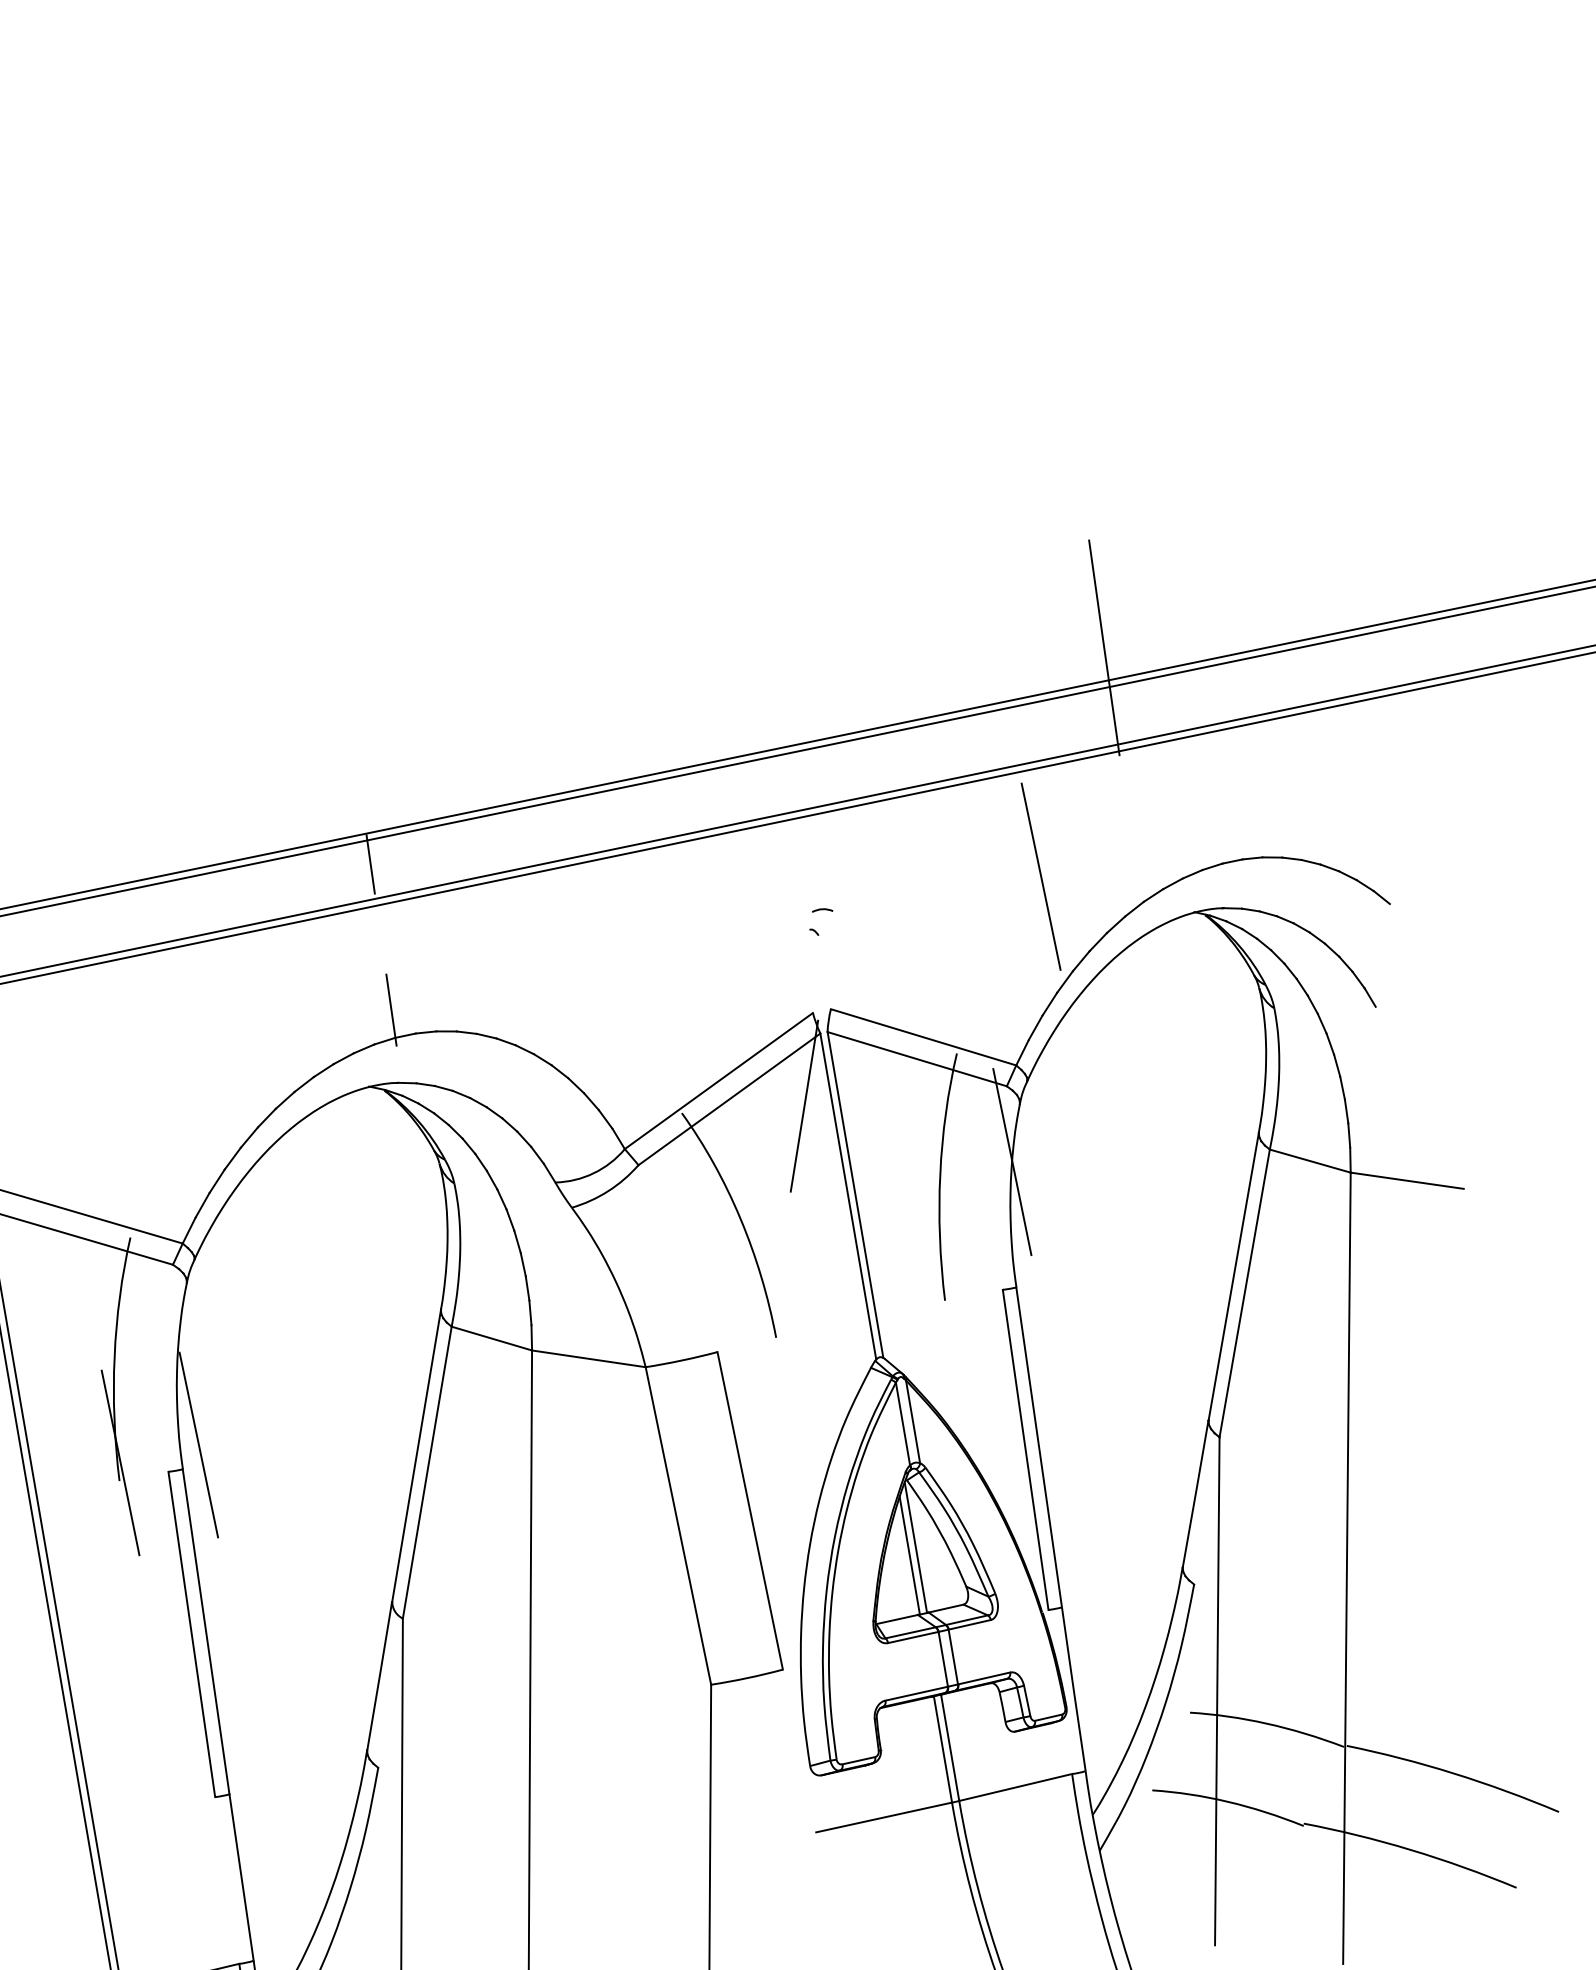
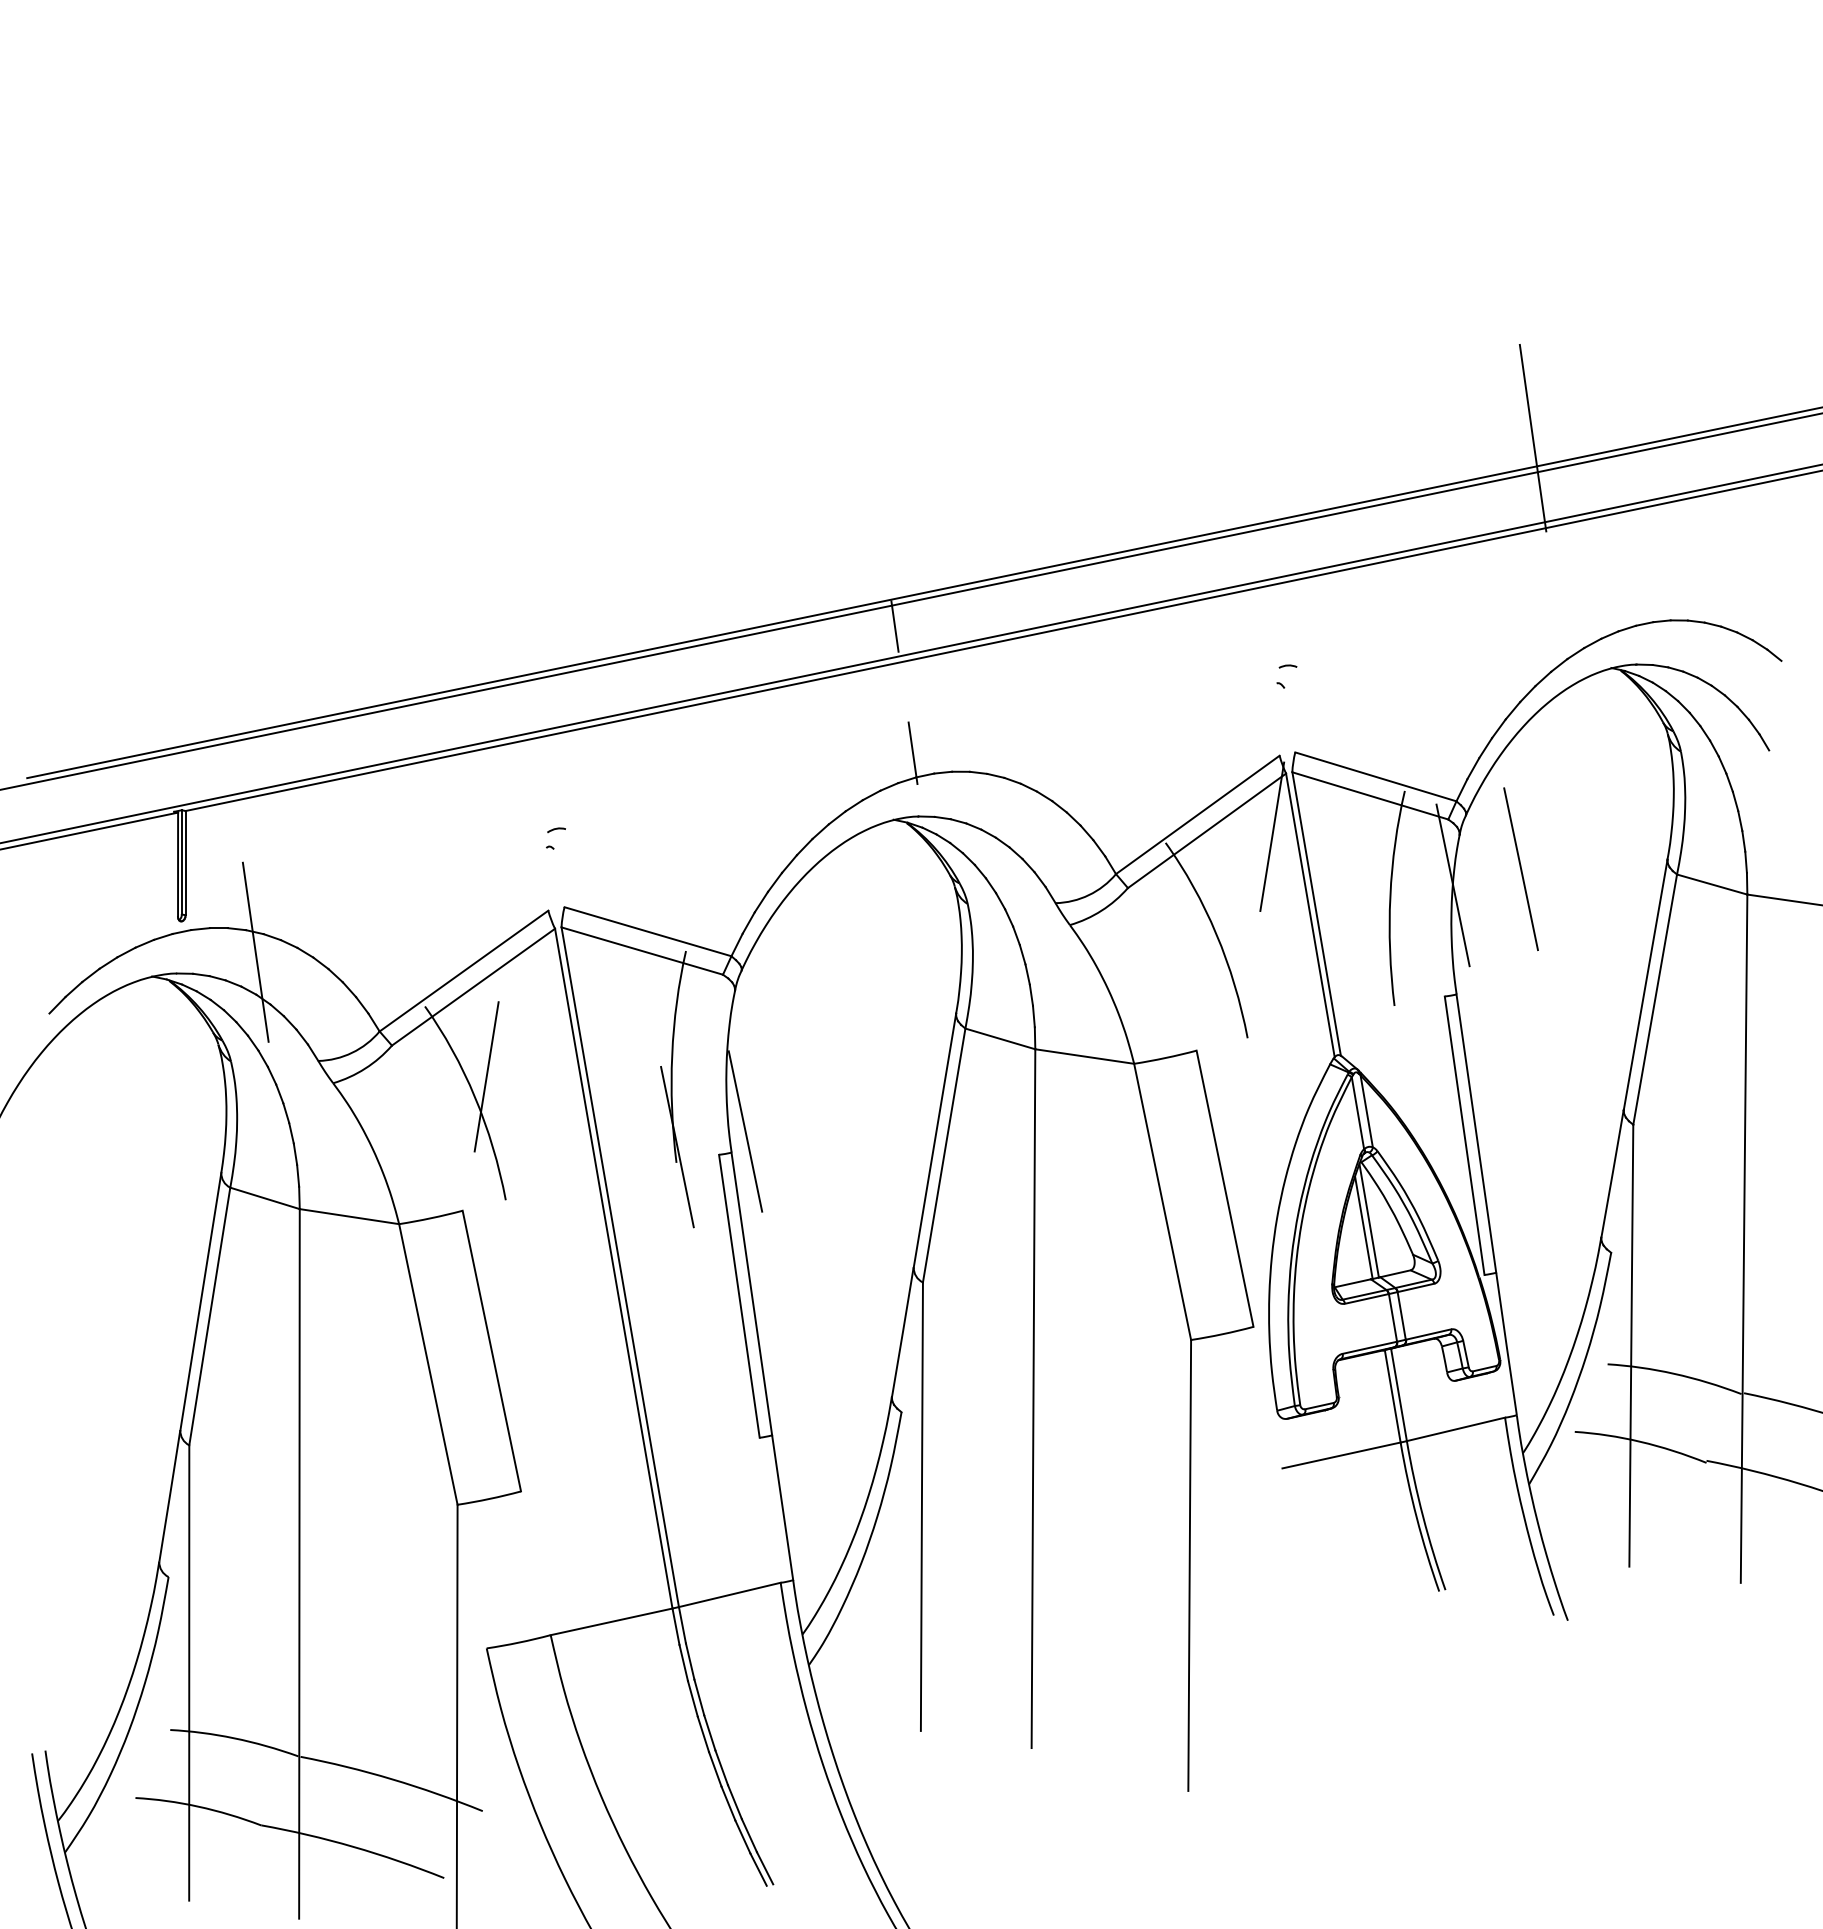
line: (1040, 875) -> (1520, 868), moved

